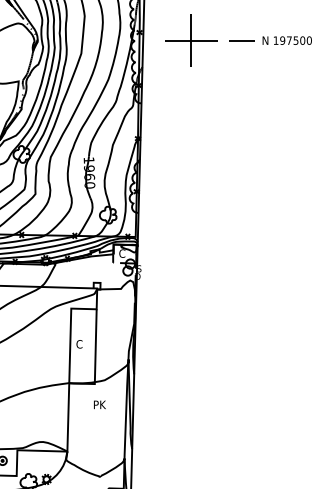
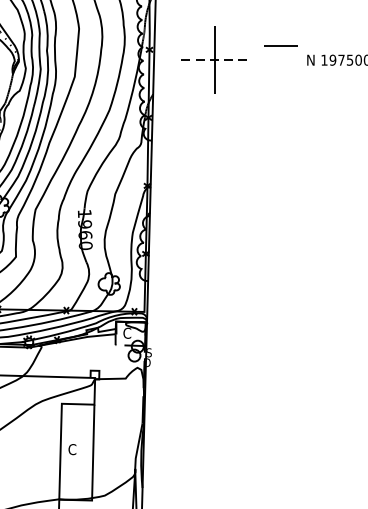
line: (191, 40) -> (216, 60), solid -> dashed
line: (241, 40) -> (280, 45), moved

